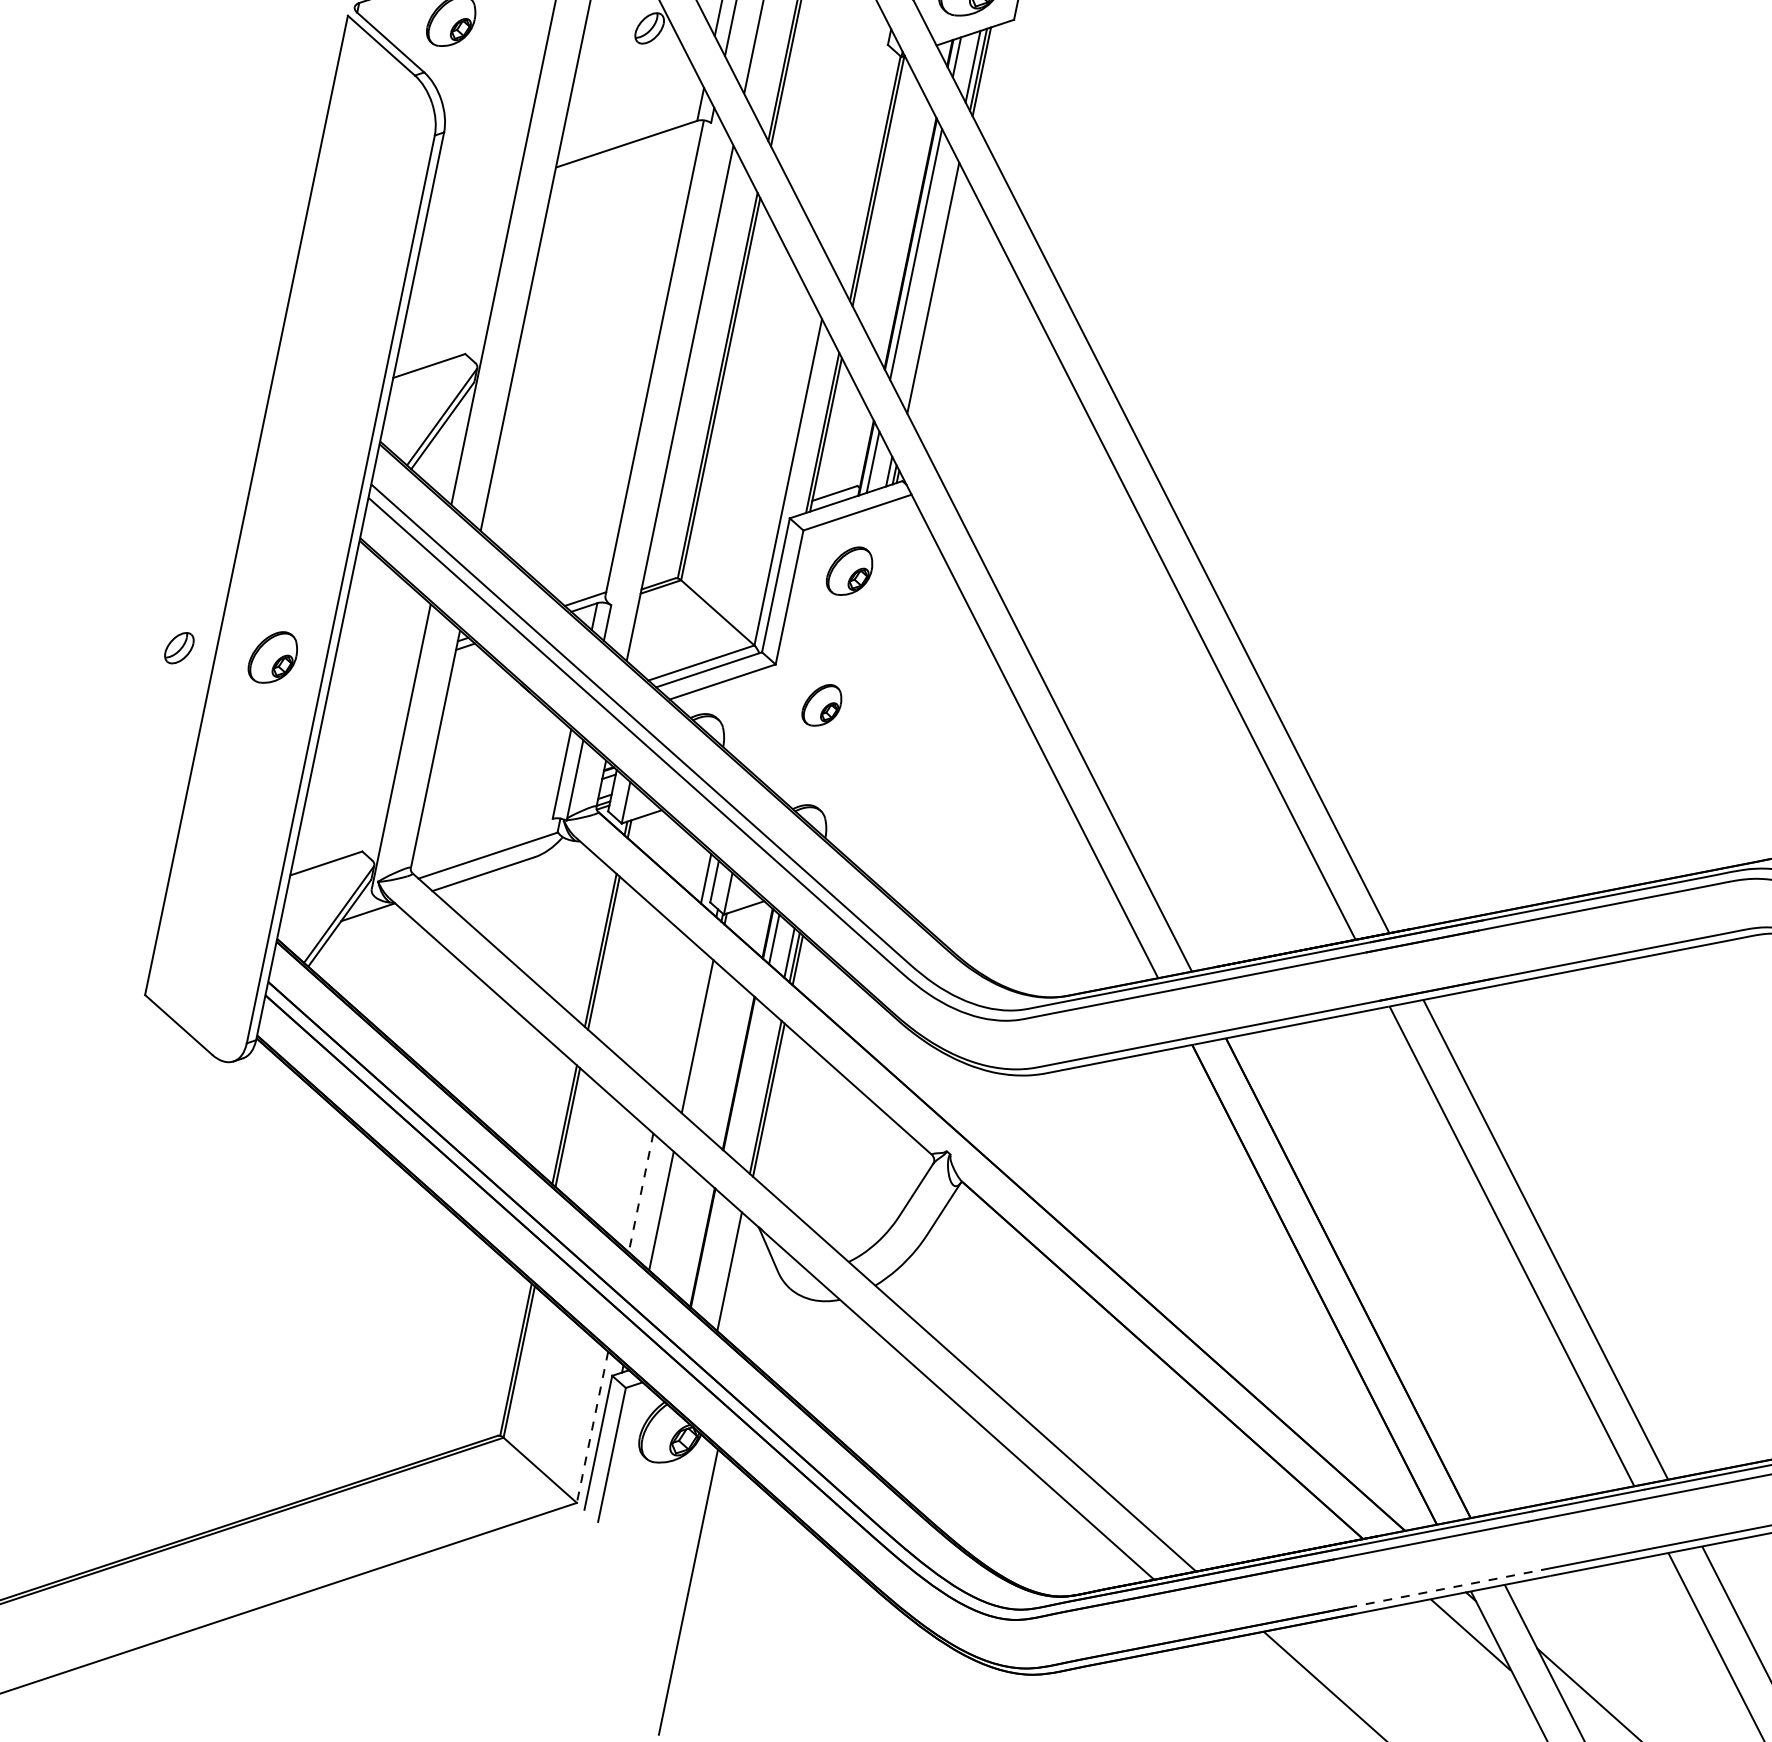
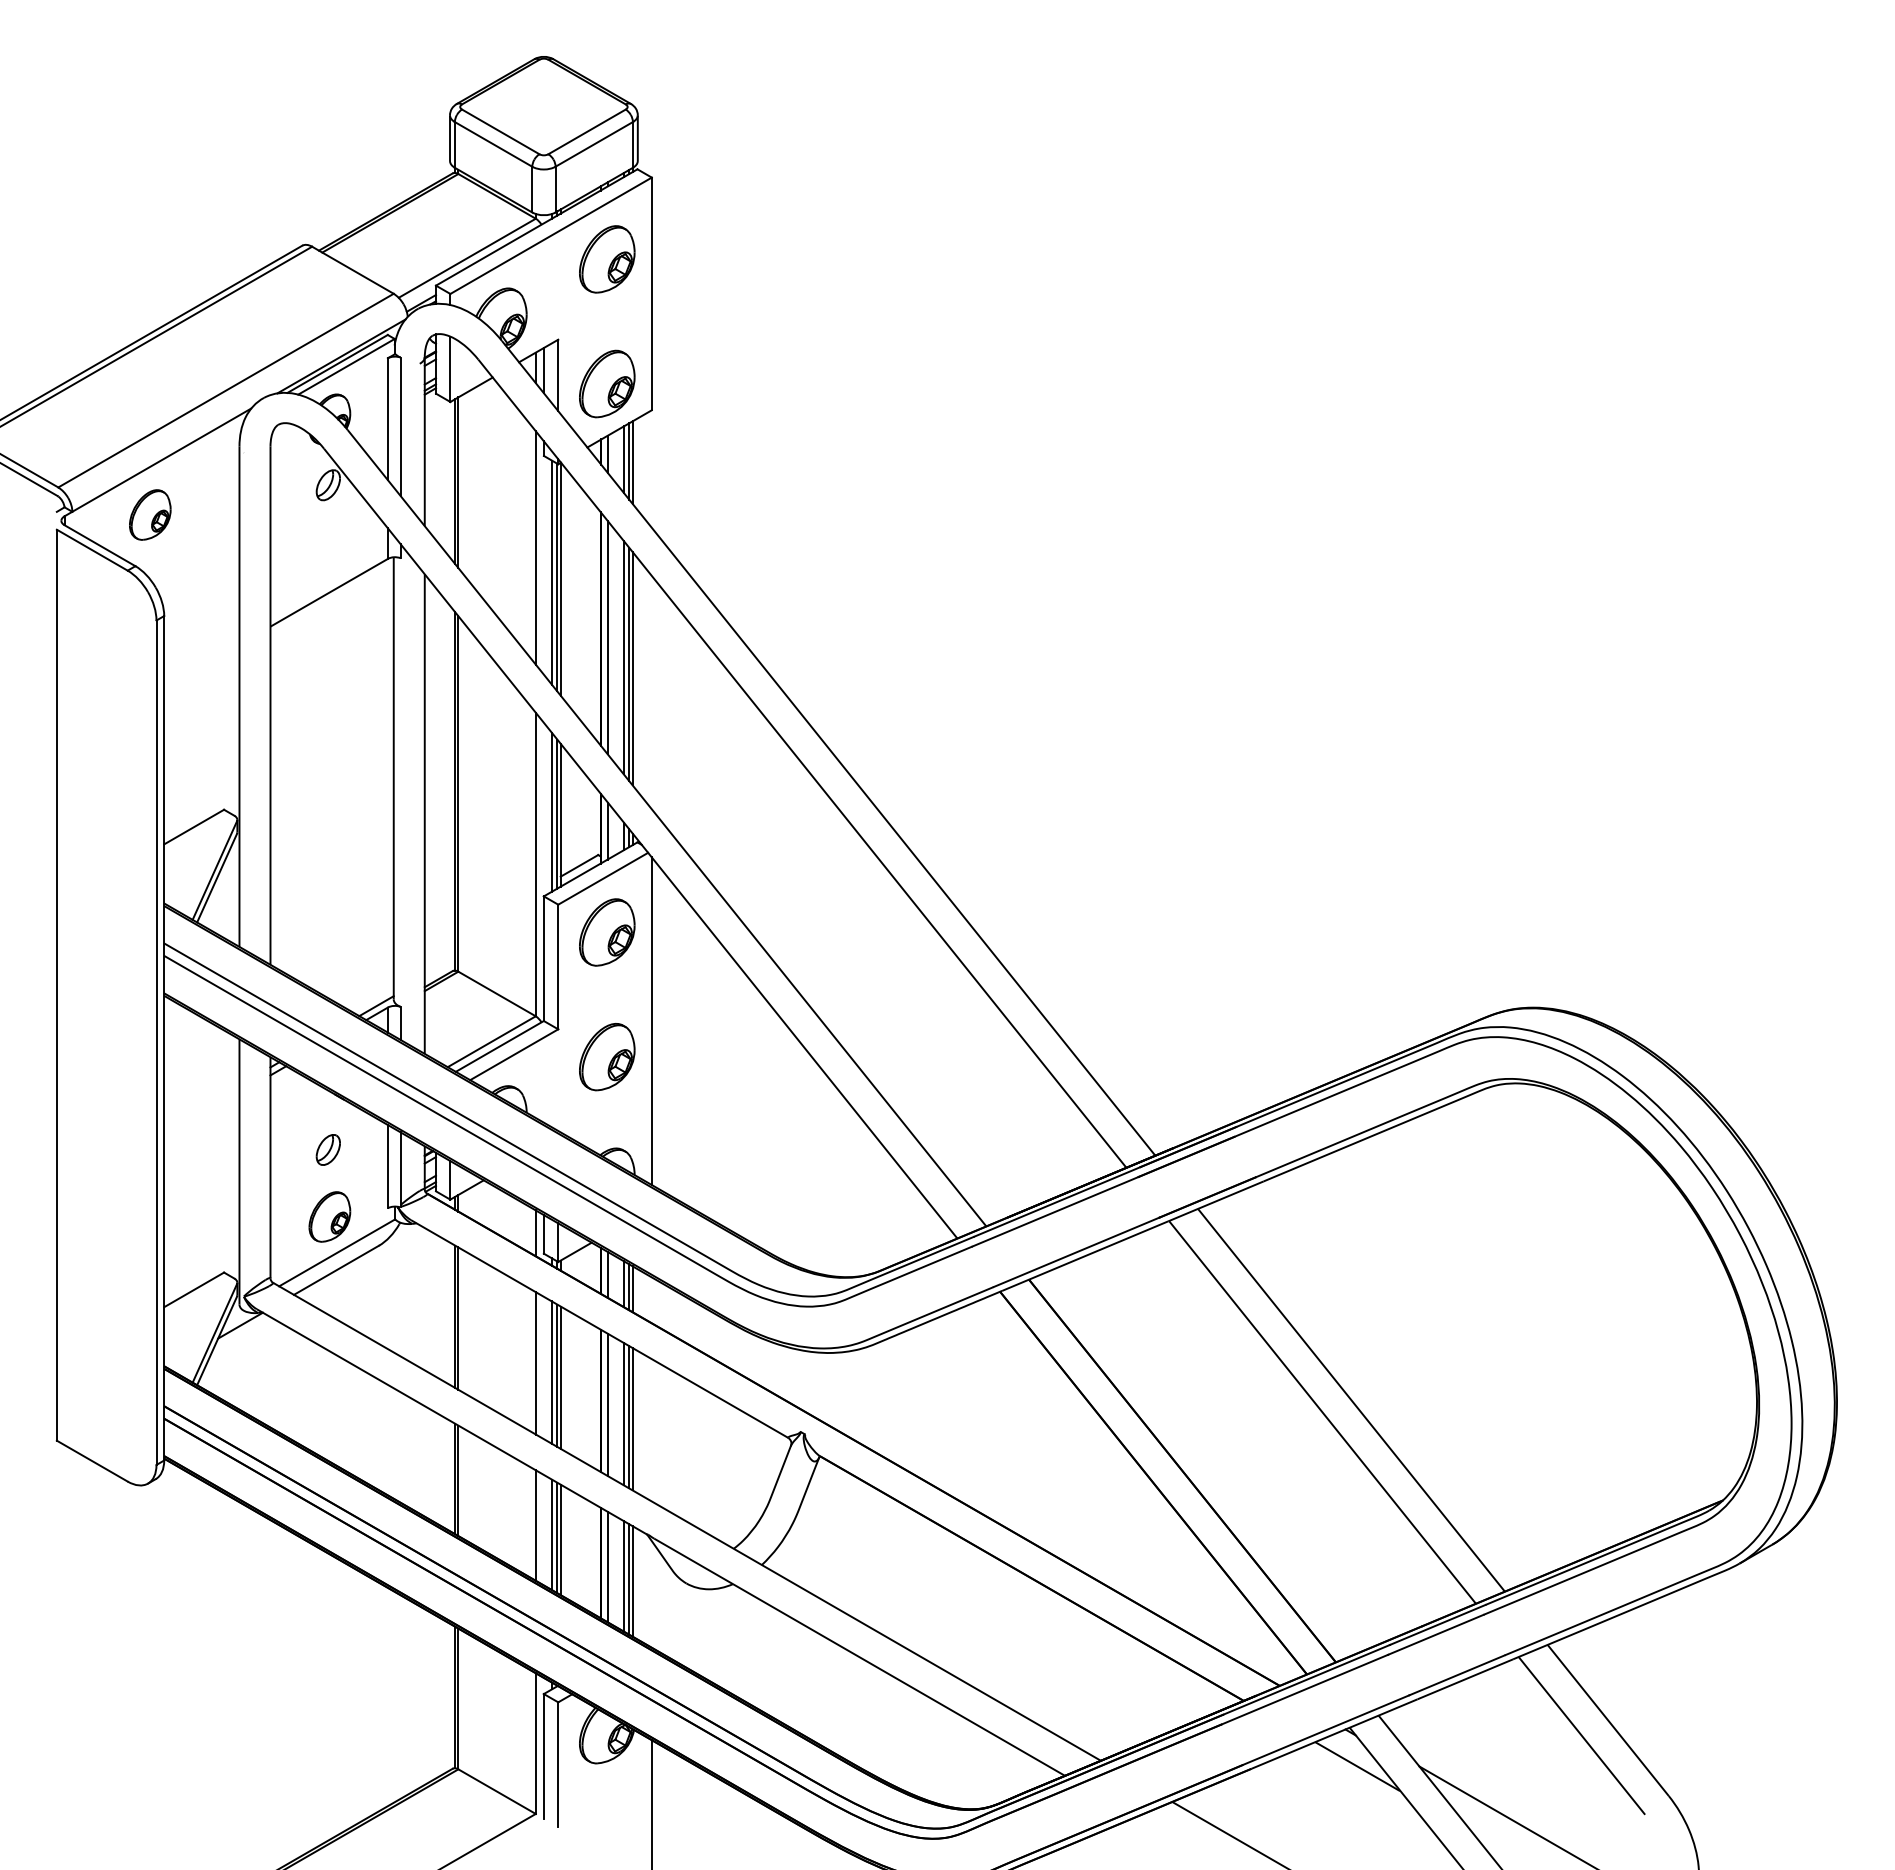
line: (858, 141) -> (535, 547), added
line: (871, 172) -> (552, 572), added
line: (928, 279) -> (623, 657), added
line: (935, 293) -> (632, 668), added
line: (817, 429) -> (552, 811), added
part: (850, 571) -> (607, 932), size x1.43
part: (178, 647) -> (327, 1149), moved
part: (273, 656) -> (329, 1216), moved
line: (877, 675) -> (651, 1020), added
part: (822, 705) -> (607, 1057), size x1.67
line: (676, 1018) -> (535, 1363), added
line: (693, 1032) -> (552, 1372), added
line: (700, 1039) -> (560, 1377), added
line: (745, 1078) -> (607, 1404), added
line: (760, 1093) -> (623, 1414), added
line: (640, 1193) -> (535, 1526), dashed -> solid
line: (657, 1206) -> (552, 1534), added
line: (664, 1213) -> (560, 1539), added
line: (709, 1252) -> (607, 1566), added
line: (724, 1267) -> (623, 1576), added
line: (732, 1274) -> (632, 1581), added
line: (592, 1428) -> (535, 1744), dashed -> solid
line: (1445, 1589) -> (1326, 1730), dashed -> solid

